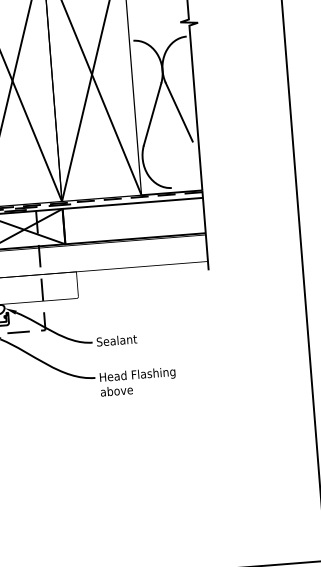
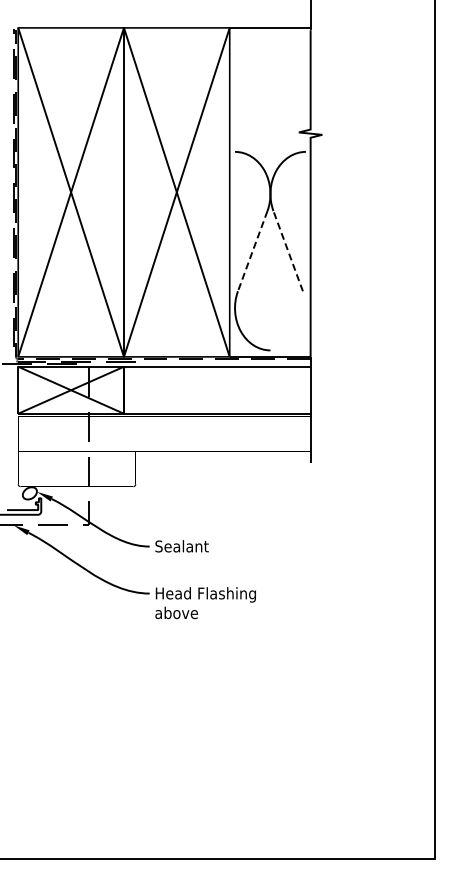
line: (179, 112) -> (288, 251), solid -> dashed
line: (152, 114) -> (252, 251), solid -> dashed

